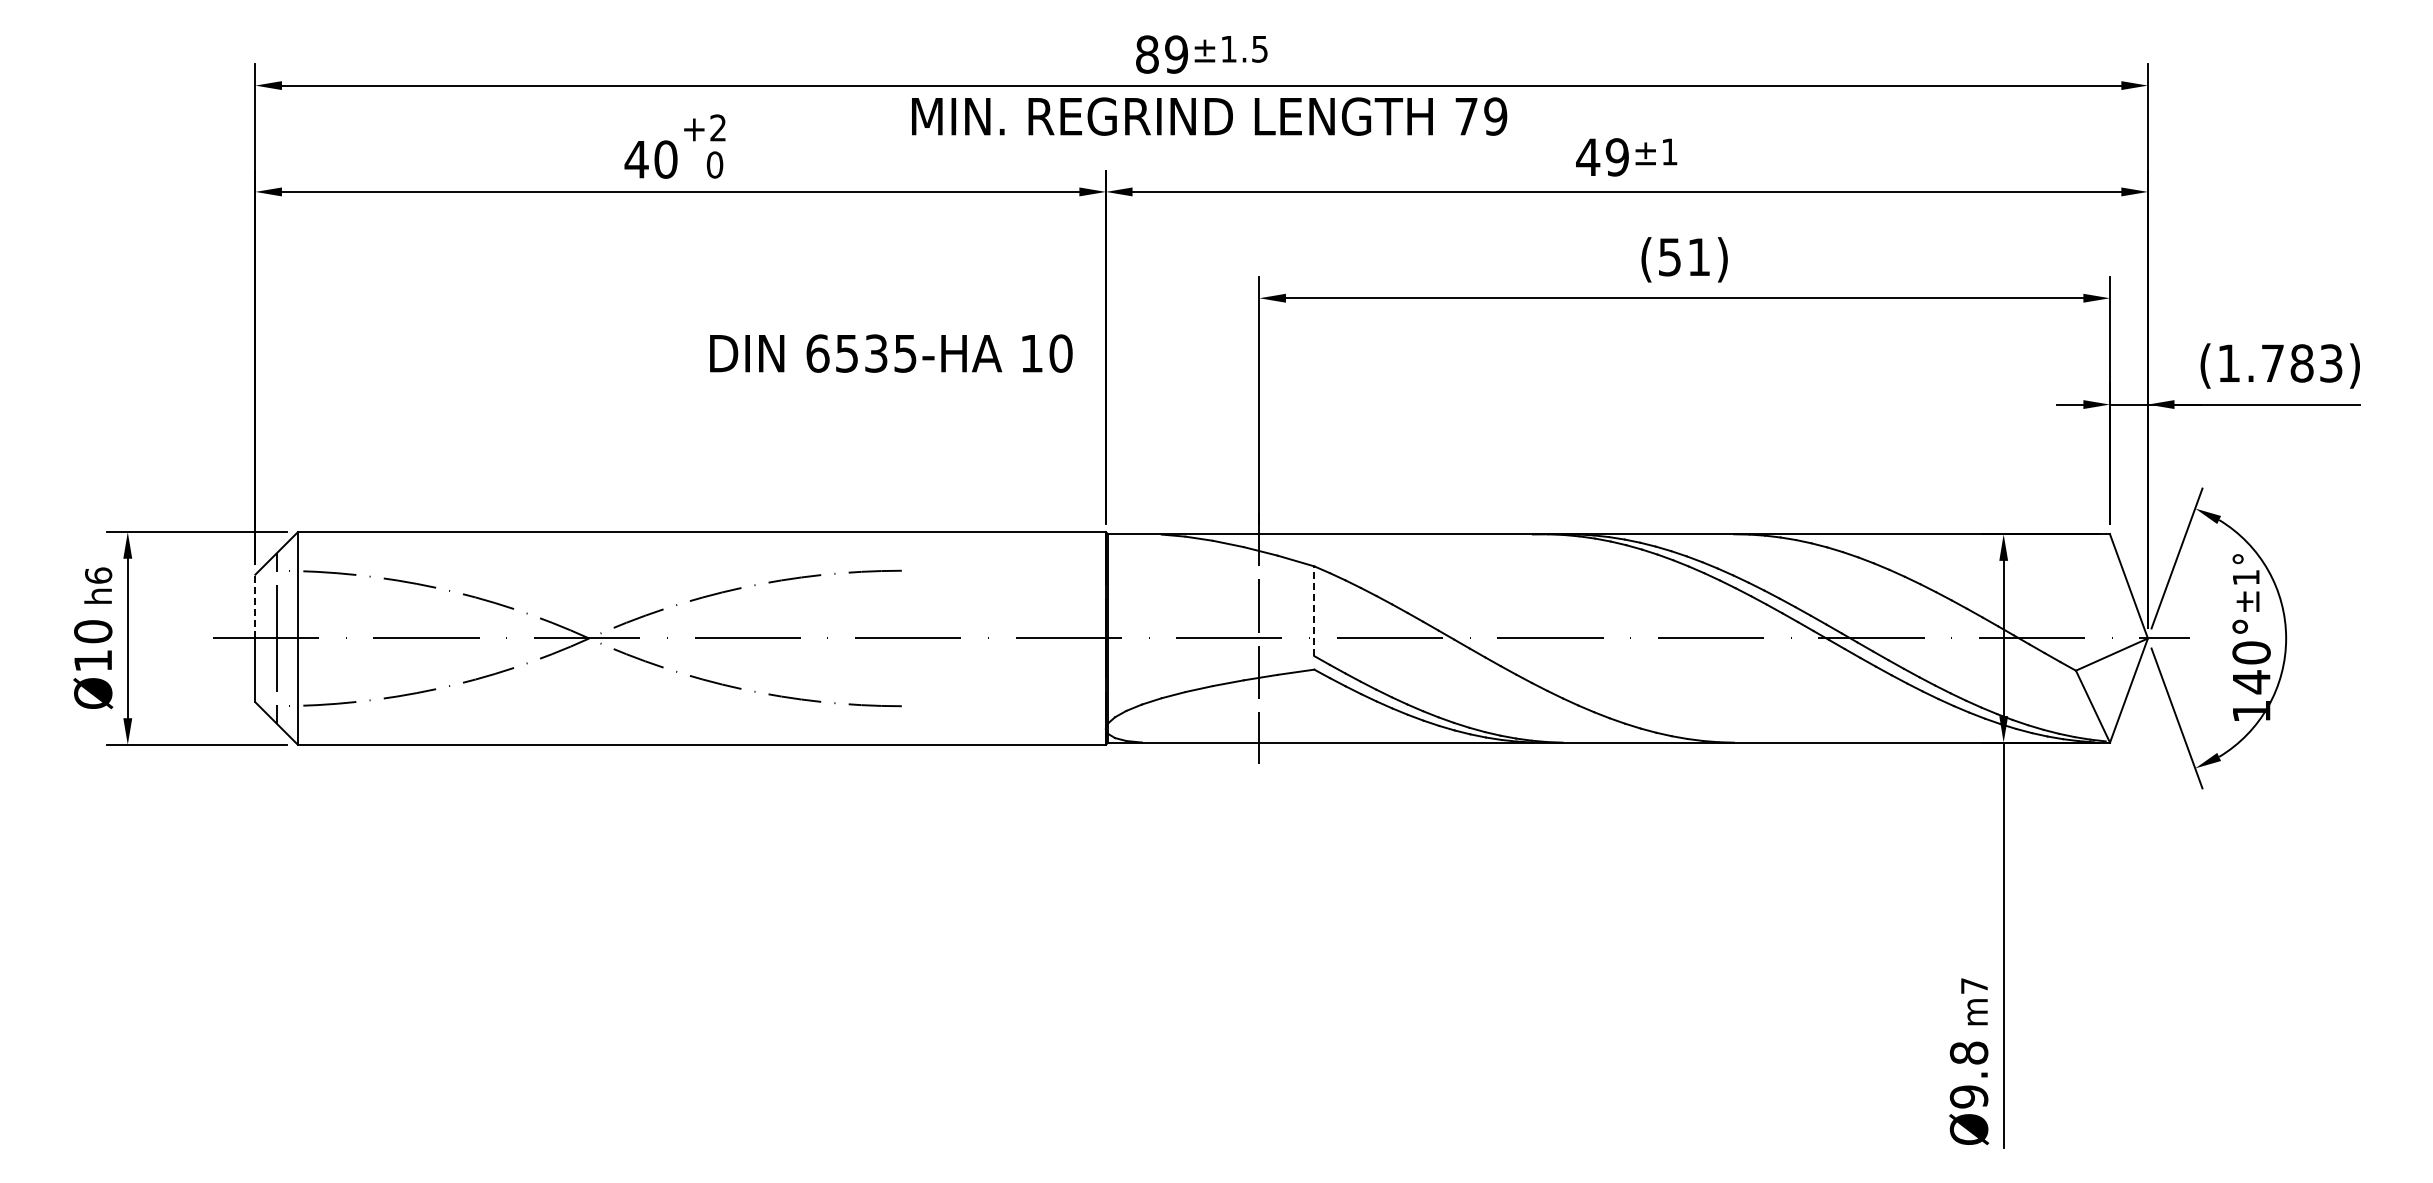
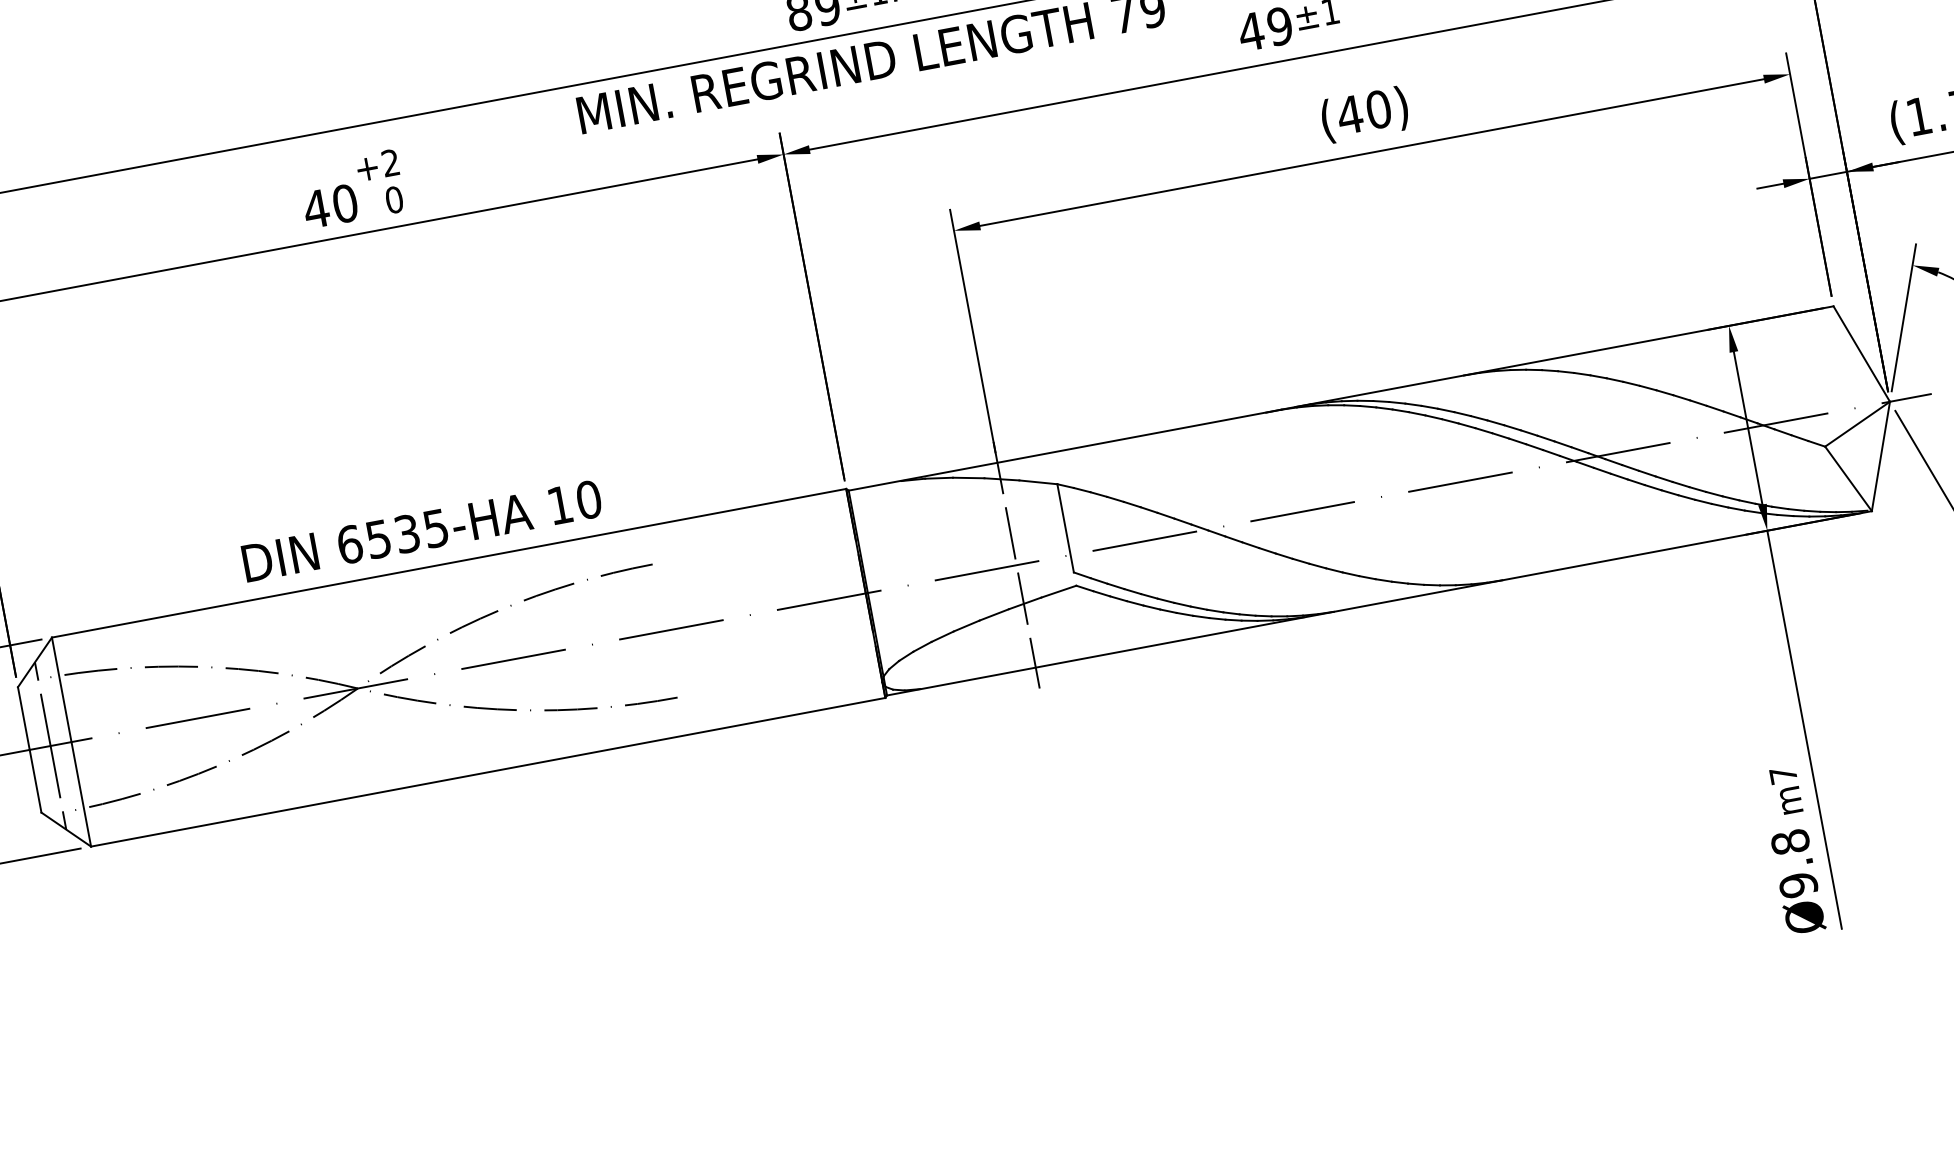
text: (1683, 257) -> (1363, 112), (51) -> (40)
text: (891, 353) -> (422, 530), moved
line: (255, 606) -> (23, 718), dashed -> solid
line: (1314, 611) -> (1065, 528), dashed -> solid

